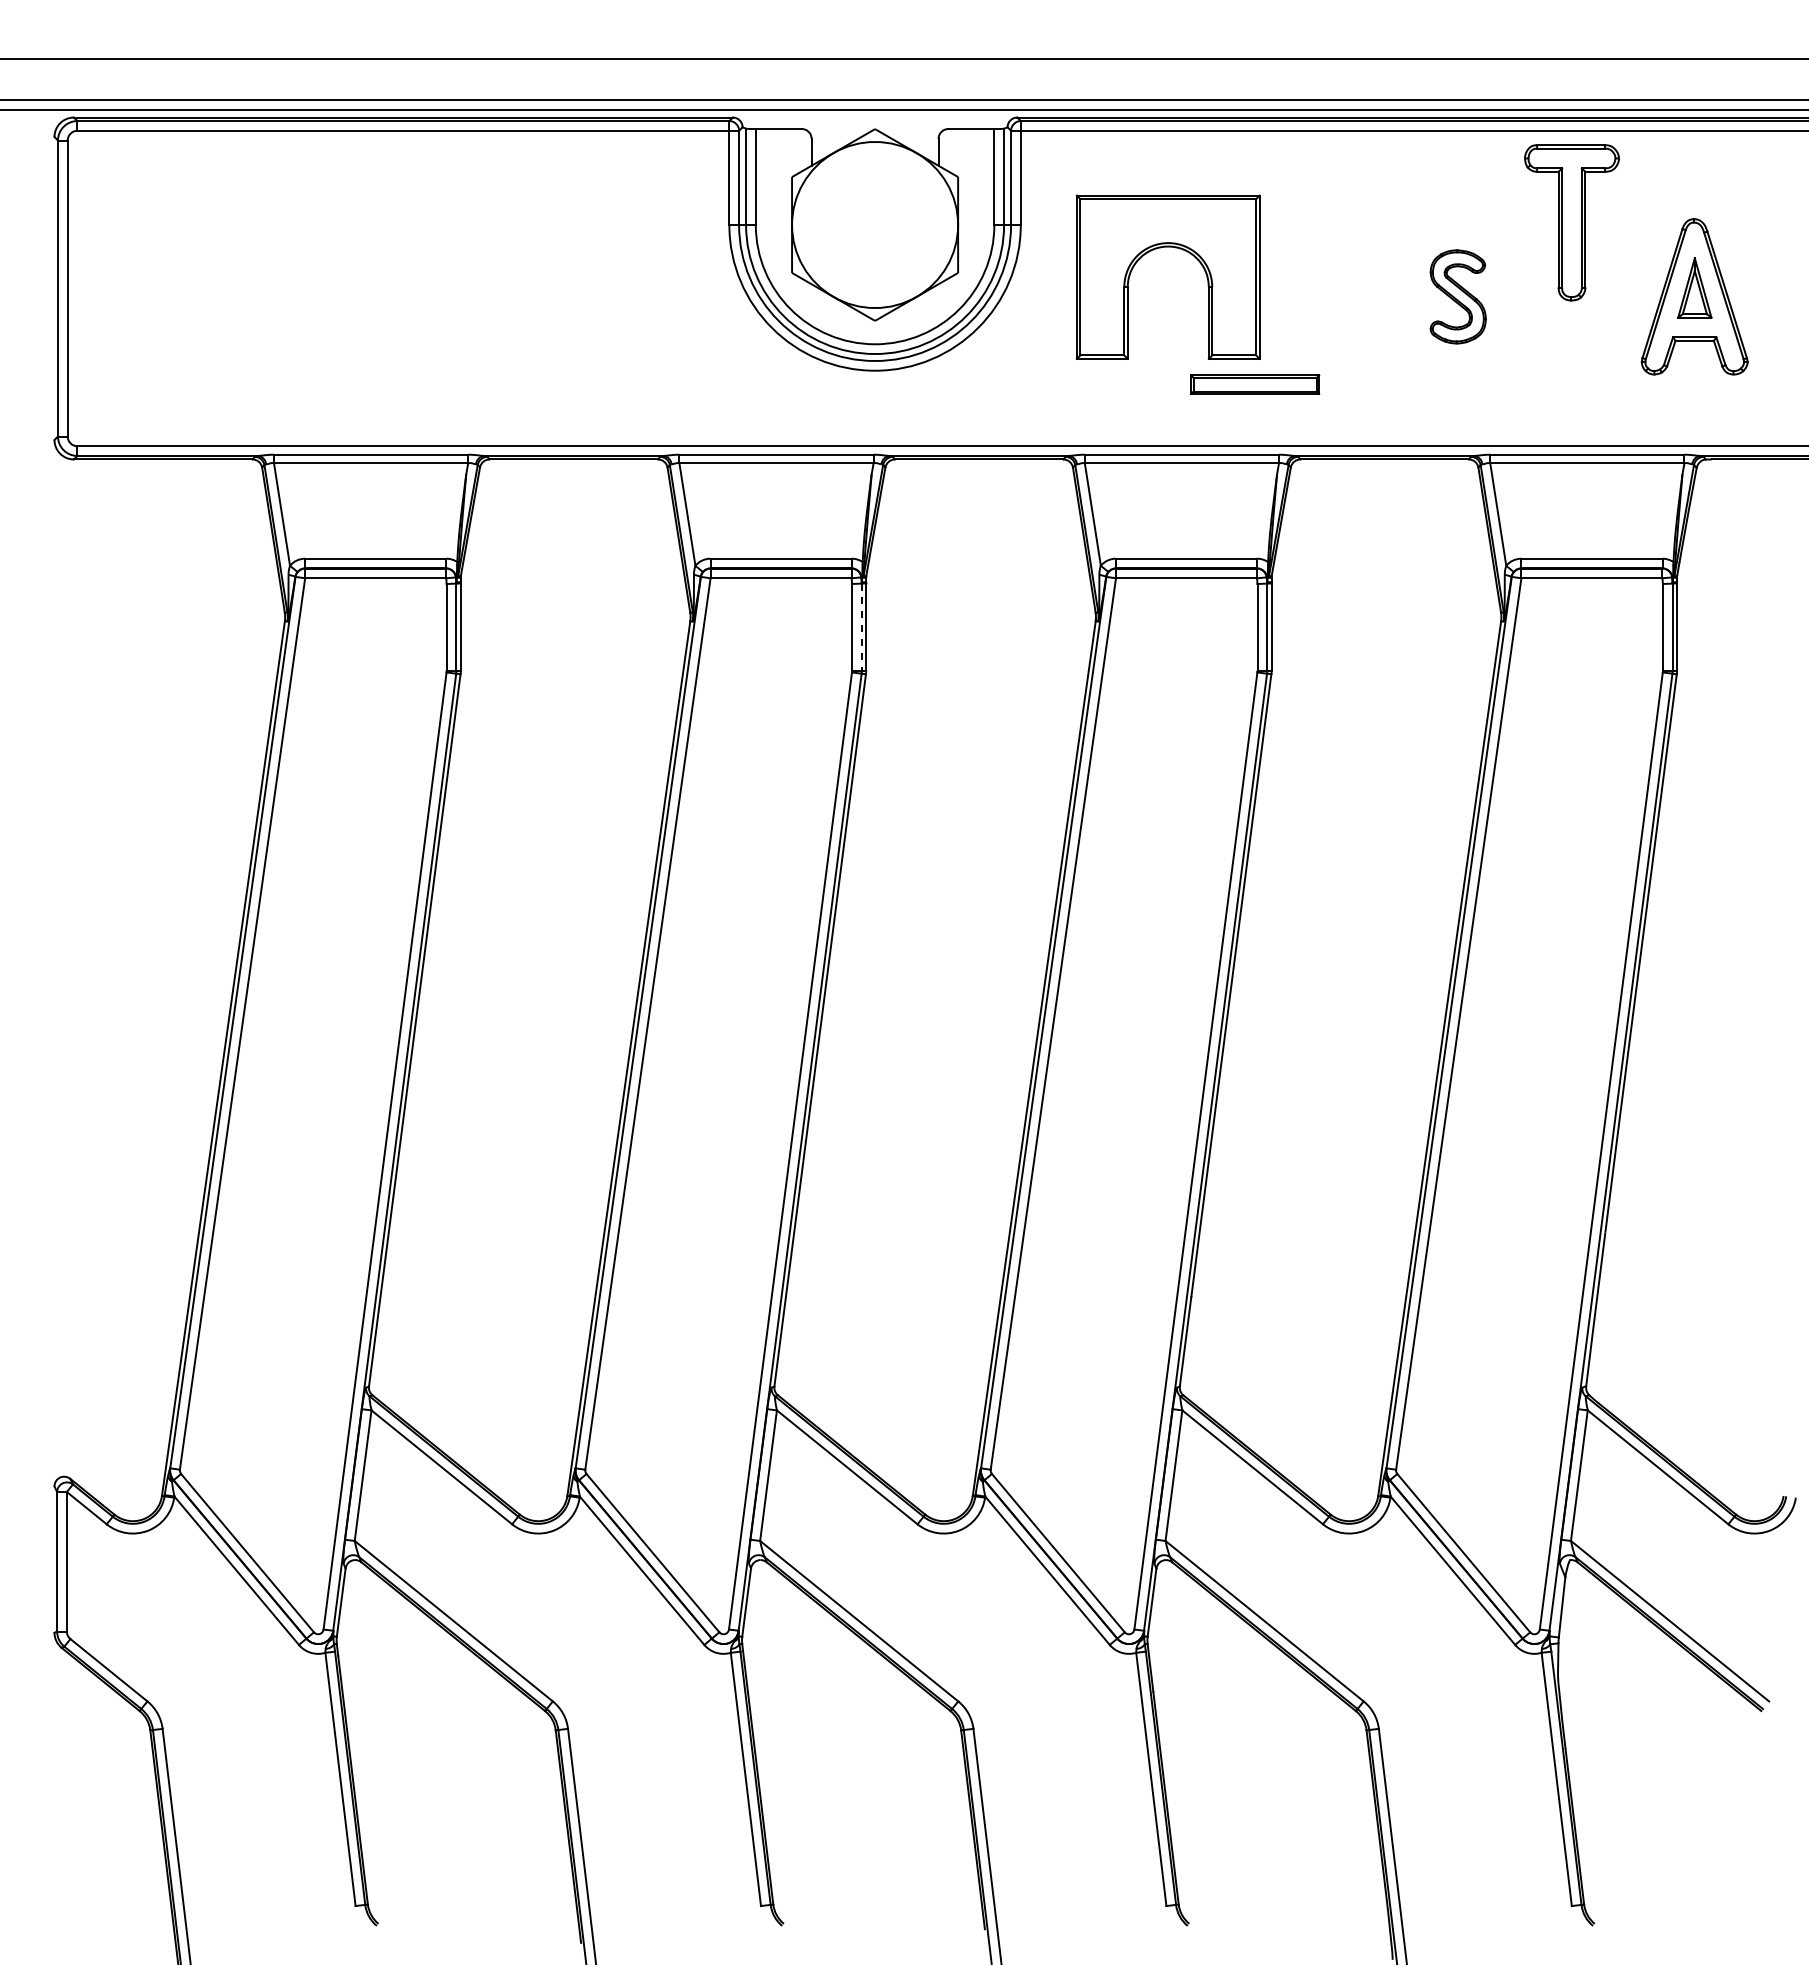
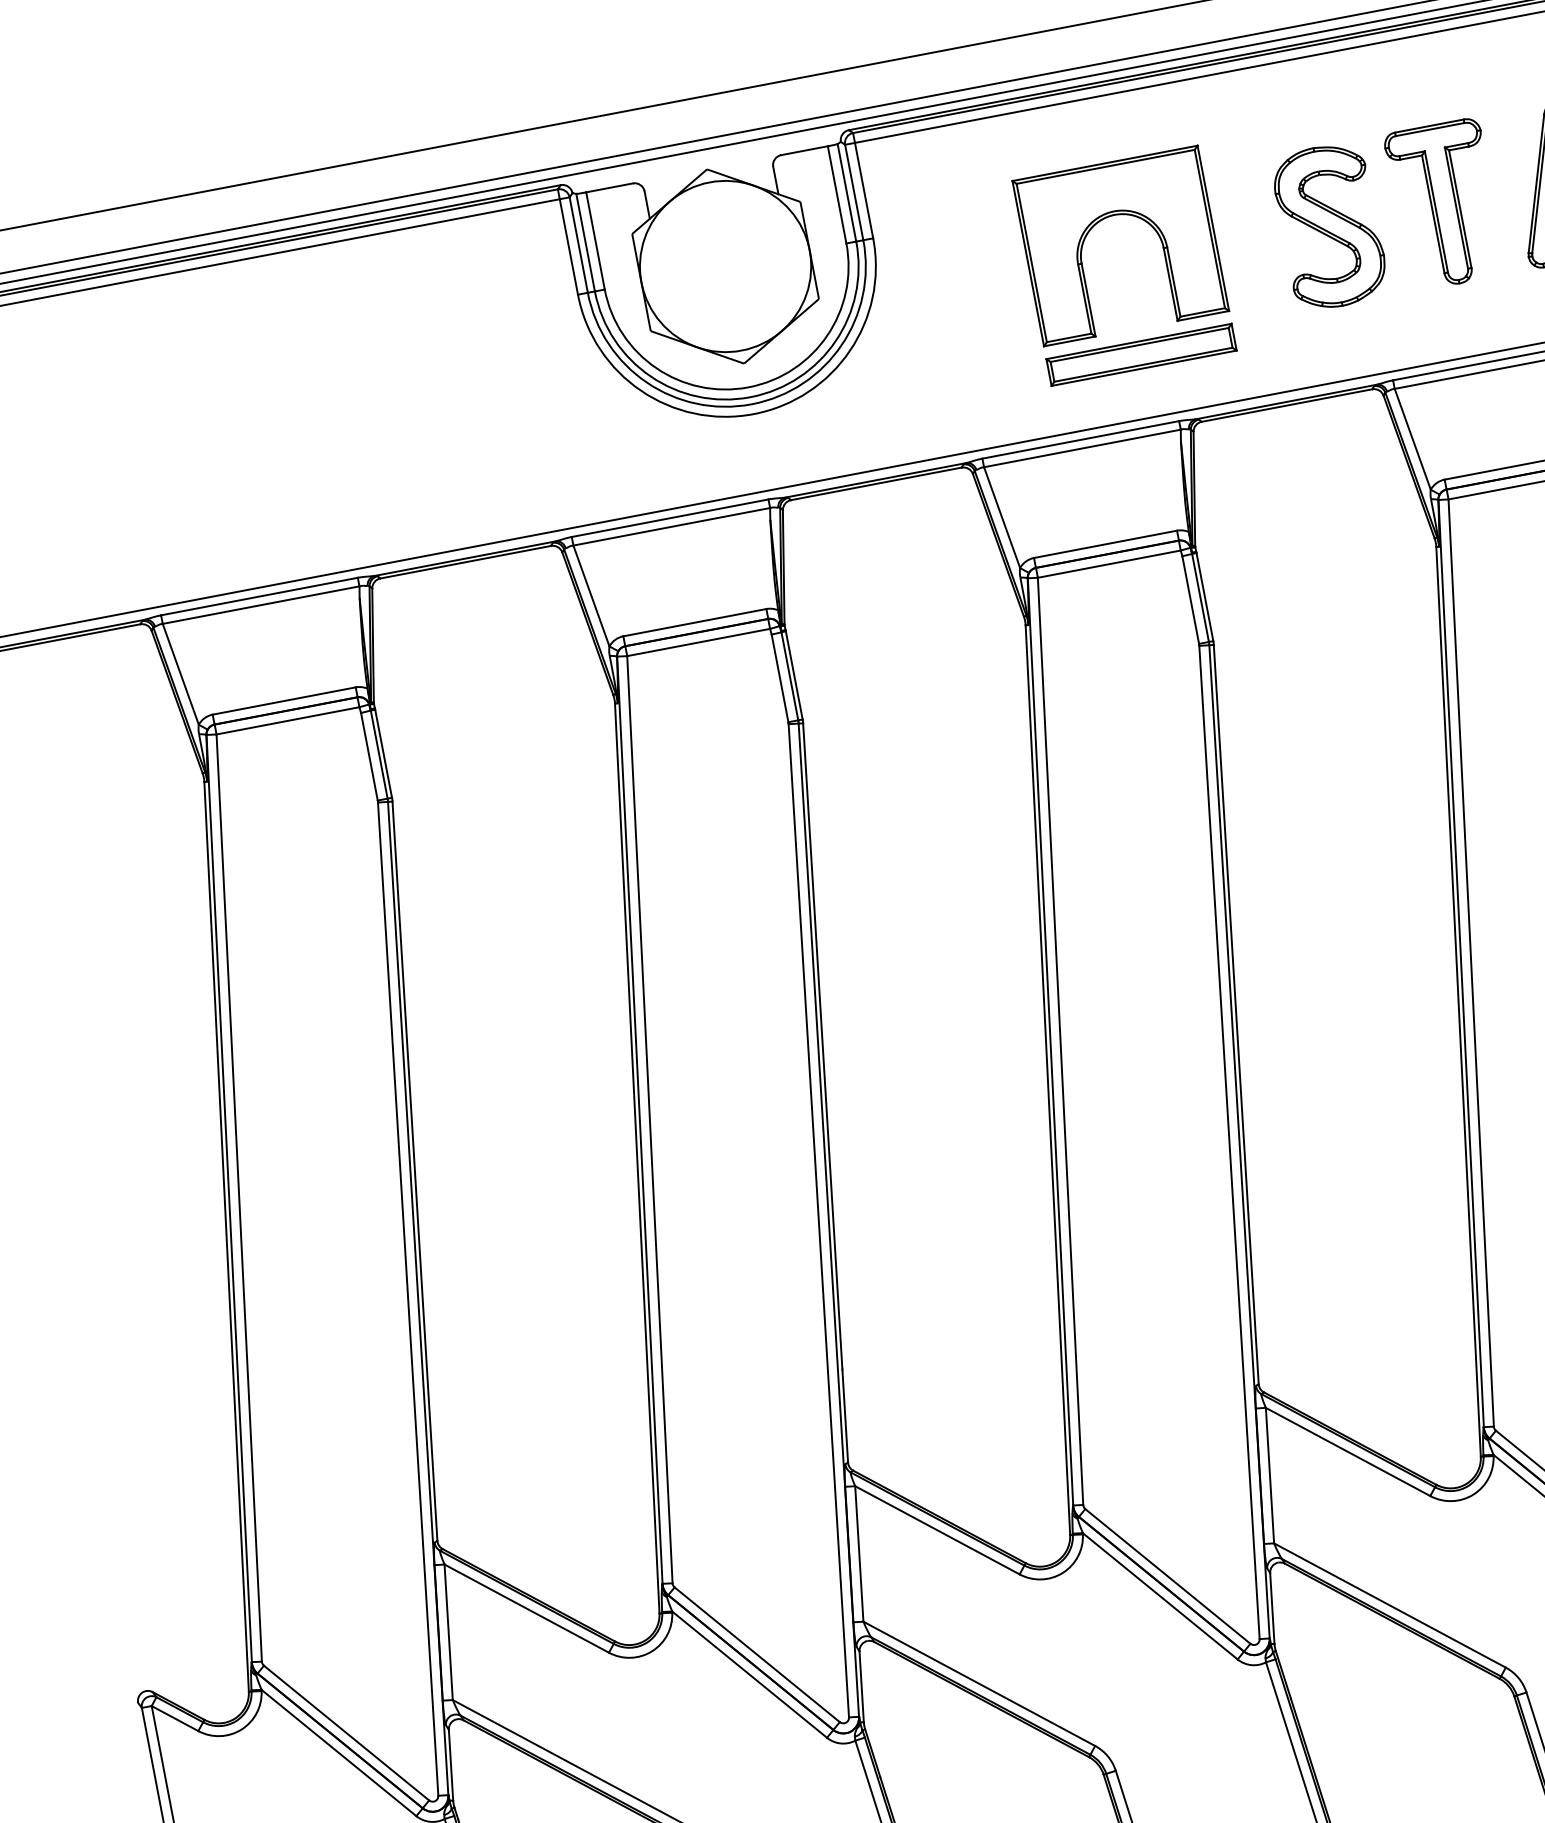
part: (1571, 222) -> (1444, 204), moved
part: (1160, 248) -> (1107, 218), moved
part: (1458, 296) -> (1330, 226), size x1.67
part: (1254, 384) -> (1140, 354), size x1.43
line: (861, 627) -> (789, 676), dashed -> solid

